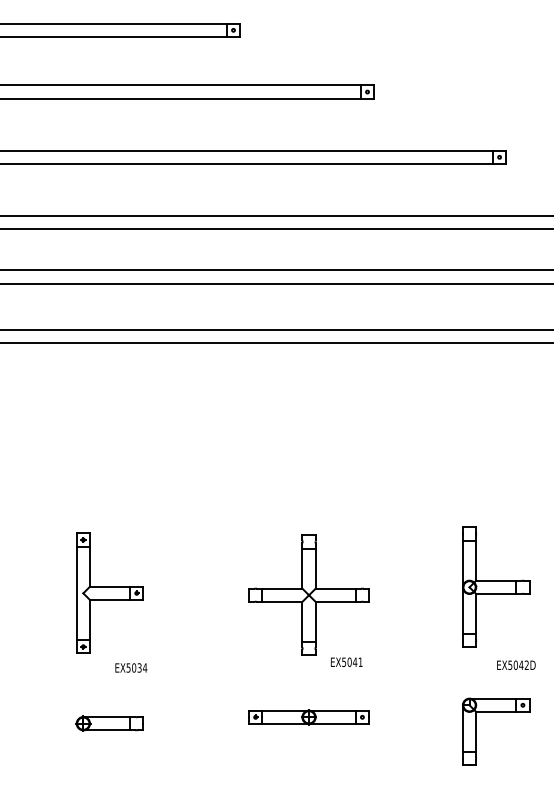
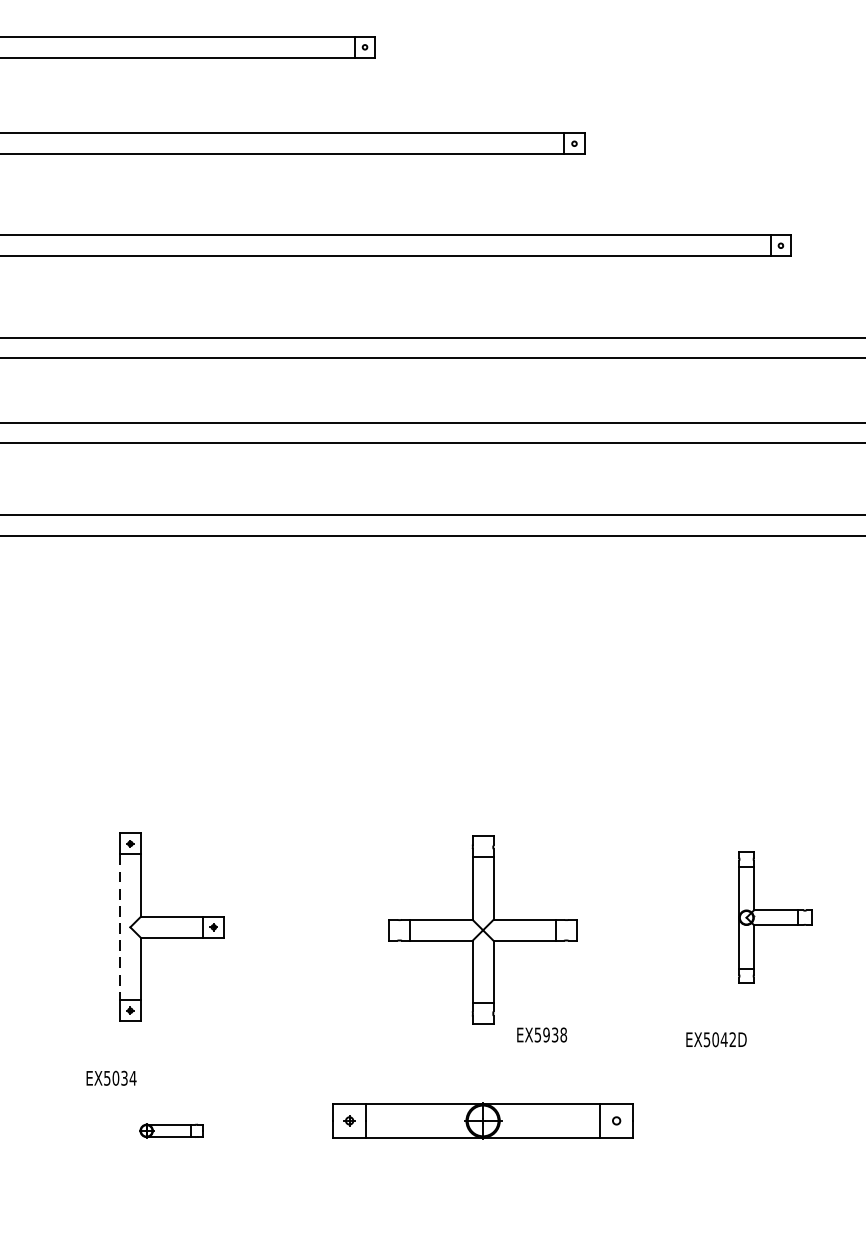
part: (496, 586) -> (776, 916), size x0.7
line: (76, 593) -> (119, 927), solid -> dashed
text: (354, 661) -> (554, 1033), EX5041 -> EX5938
text: (516, 664) -> (716, 1038), moved
text: (131, 667) -> (111, 1077), moved
part: (496, 712) -> (776, 1113), removed
part: (308, 717) -> (482, 1121), size x1.6
part: (109, 723) -> (171, 1130), size x0.6

